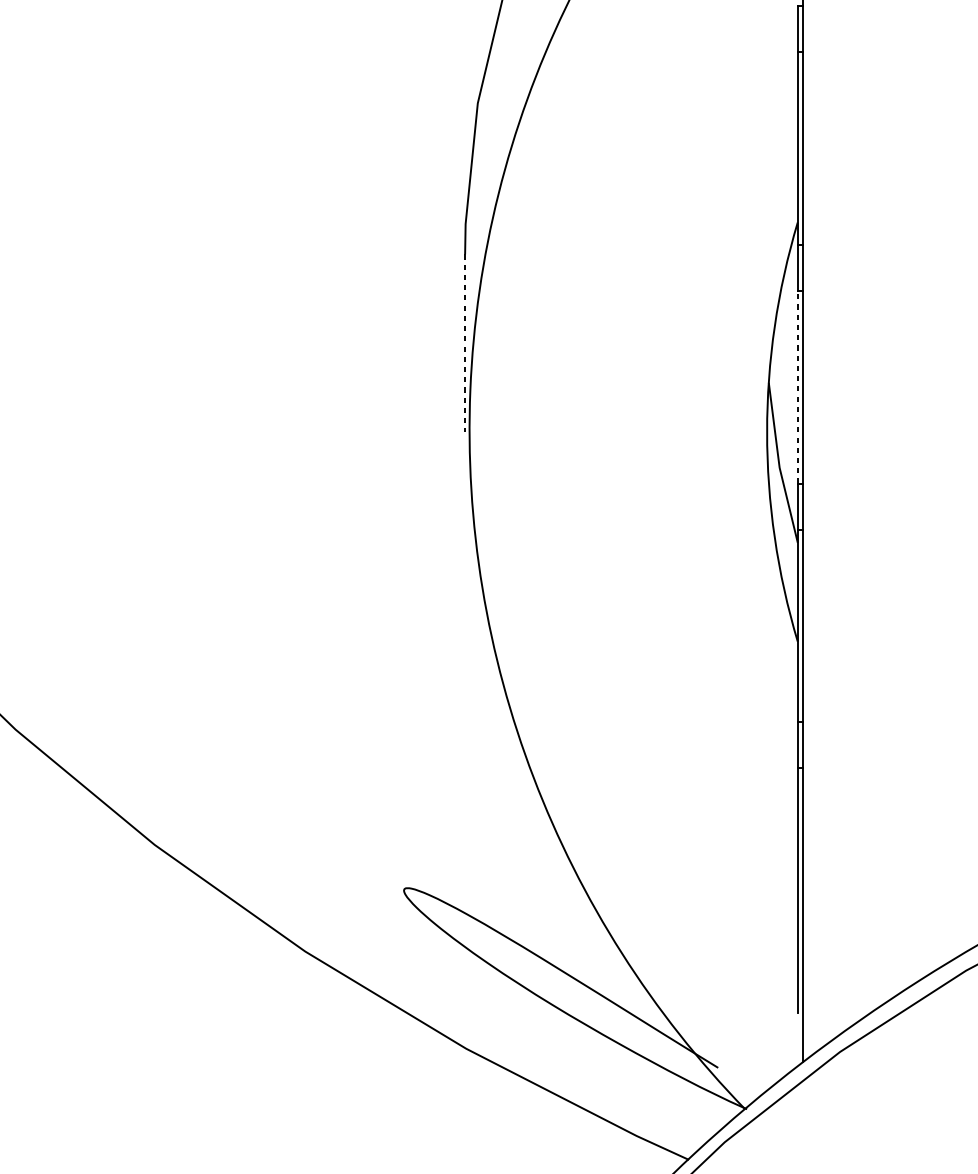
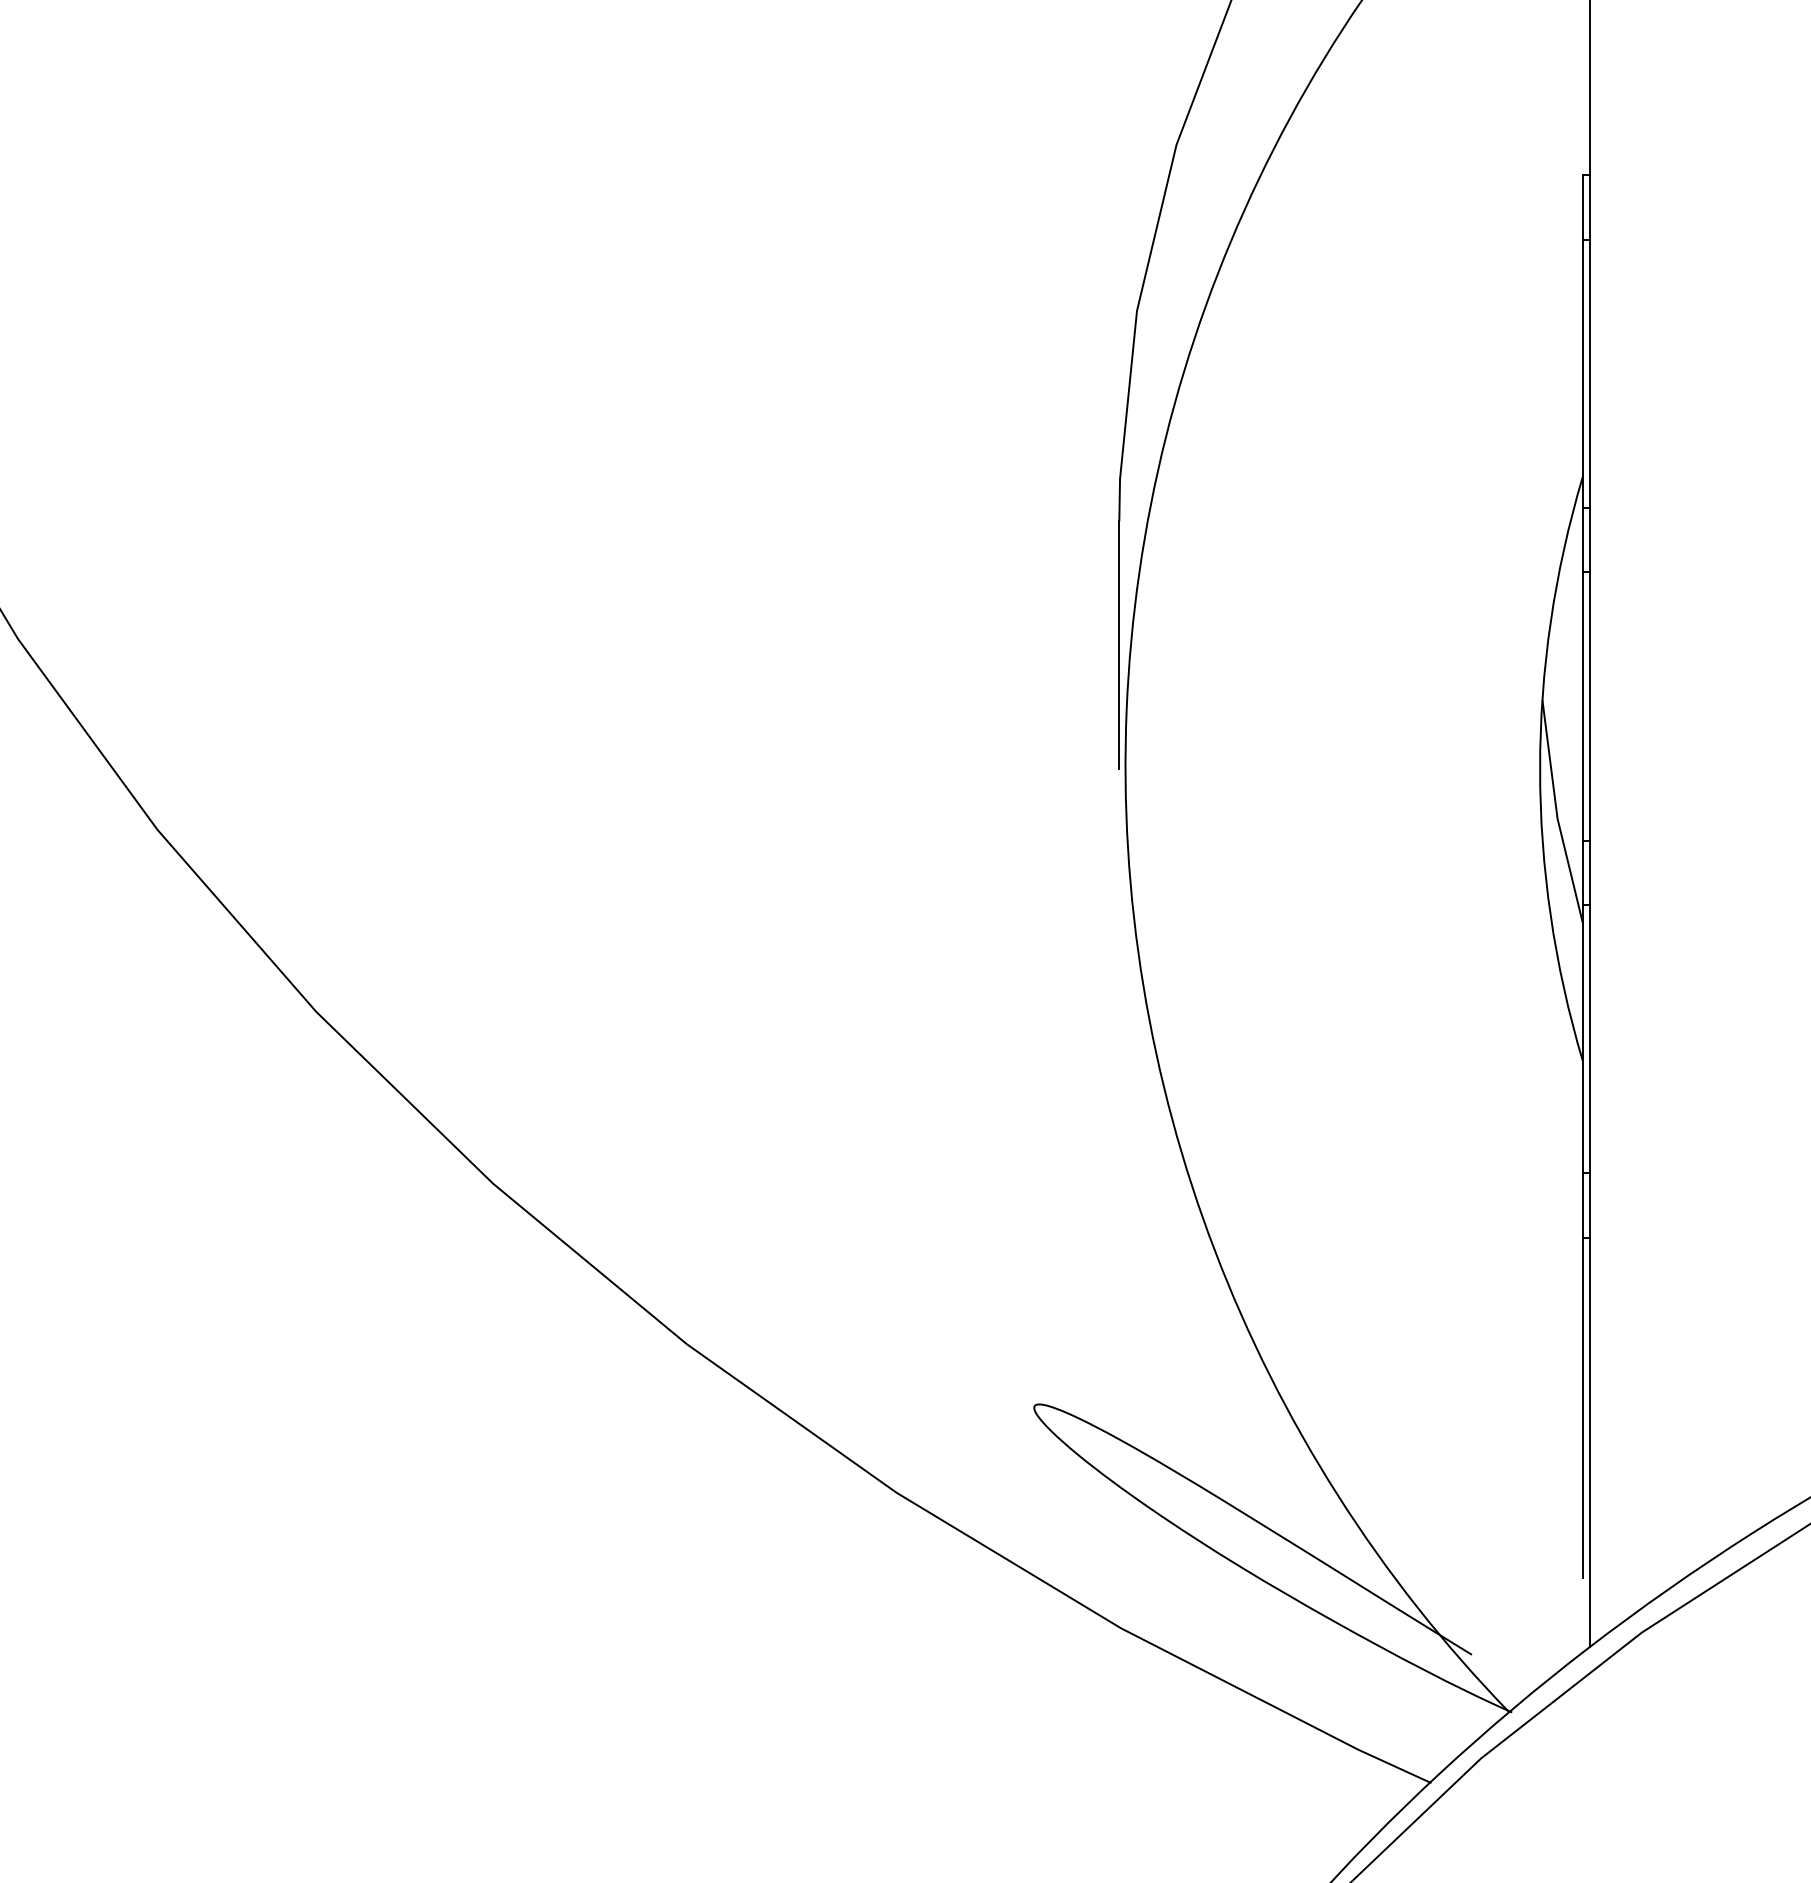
line: (465, 343) -> (1119, 645), dashed -> solid
line: (797, 387) -> (1582, 706), dashed -> solid

